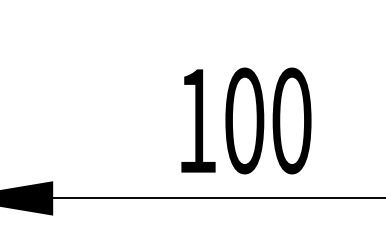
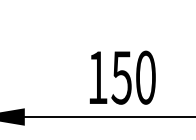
text: (243, 120) -> (121, 77), 100 -> 150

